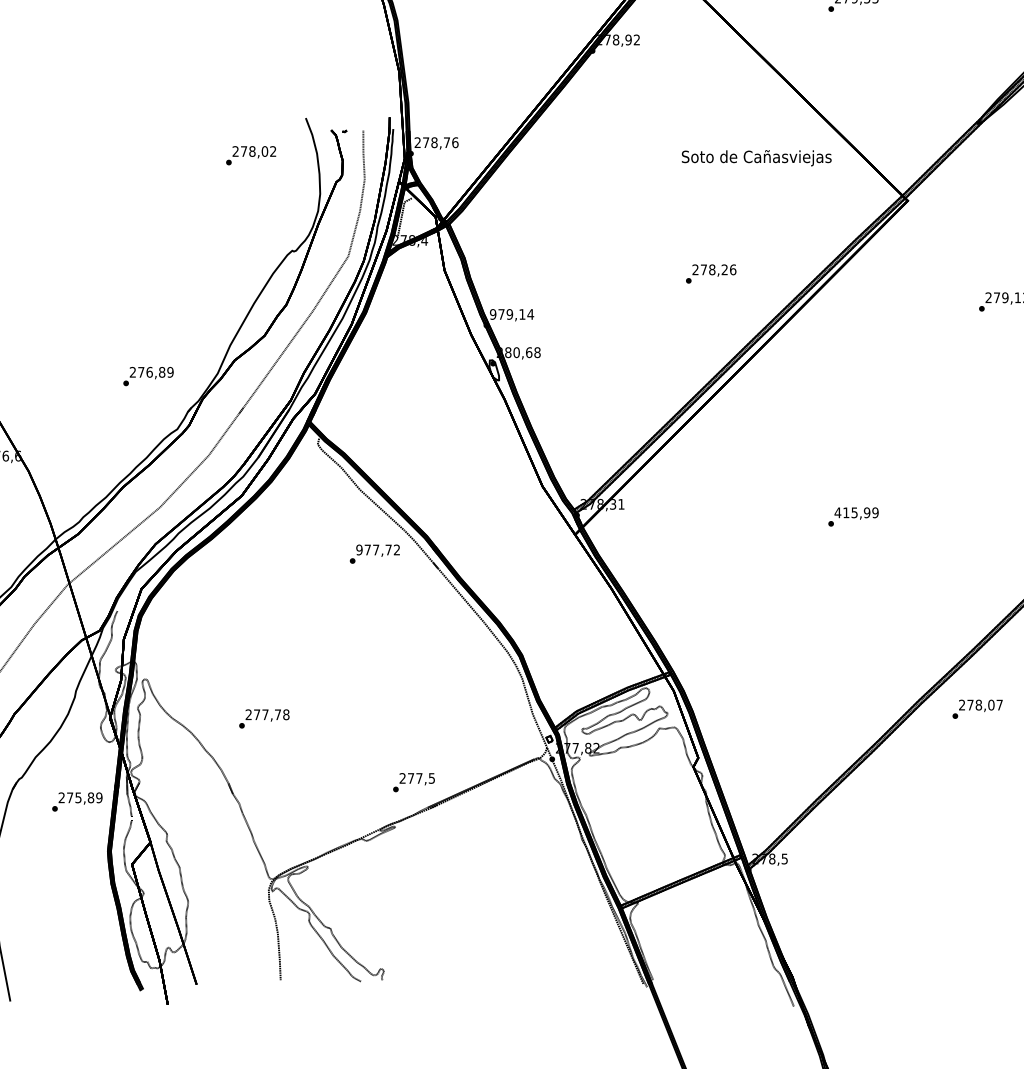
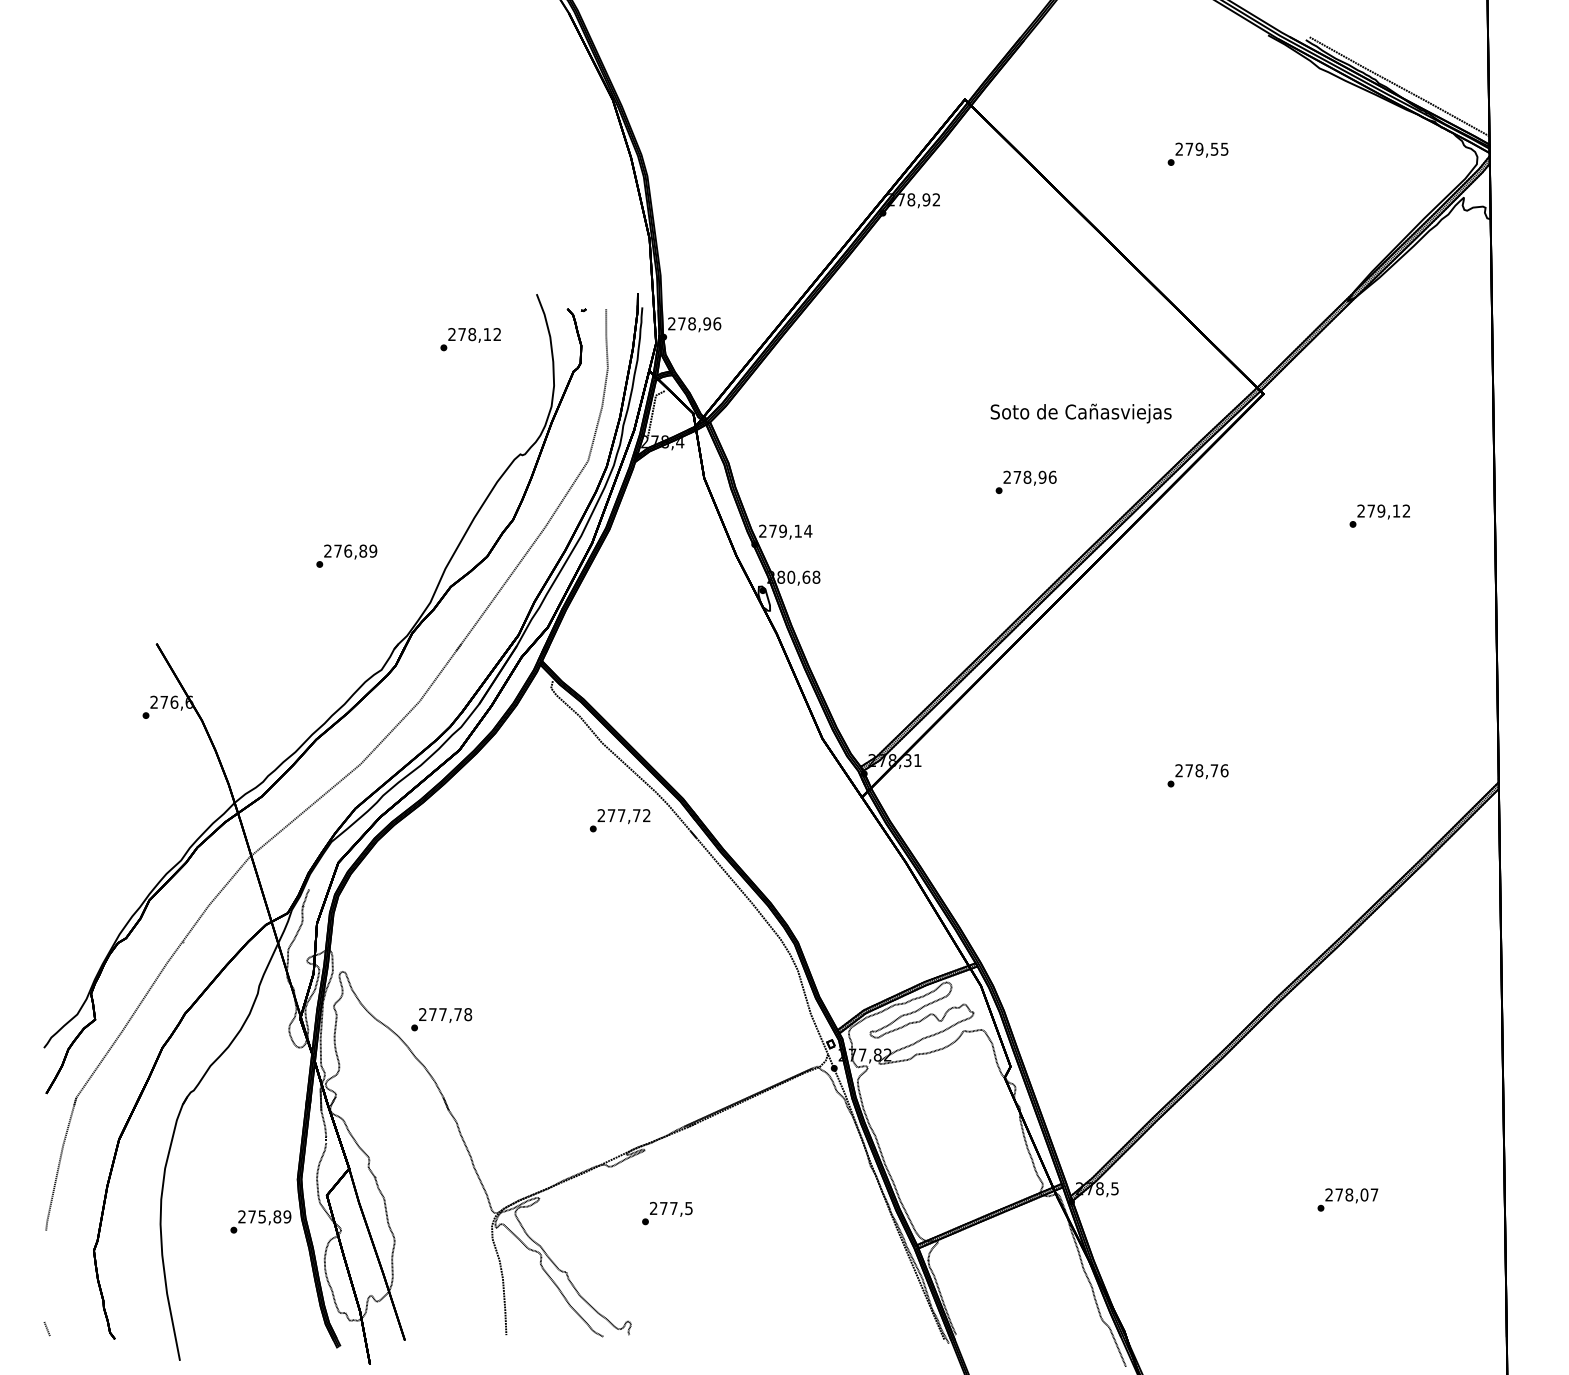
text: (447, 142) -> (707, 323), 278,76 -> 278,96
text: (265, 151) -> (487, 334), 278,02 -> 278,12
text: (756, 158) -> (1080, 413), moved
text: (724, 269) -> (1042, 477), 278,26 -> 278,96
text: (492, 313) -> (762, 530), 979,14 -> 279,14
text: (148, 375) -> (346, 555), moved
text: (856, 512) -> (1201, 770), 415,99 -> 278,76
text: (359, 549) -> (601, 815), 977,72 -> 277,72
text: (977, 708) -> (1347, 1199), moved
text: (264, 718) -> (441, 1019), moved
text: (414, 782) -> (667, 1213), moved
text: (77, 801) -> (260, 1221), moved

